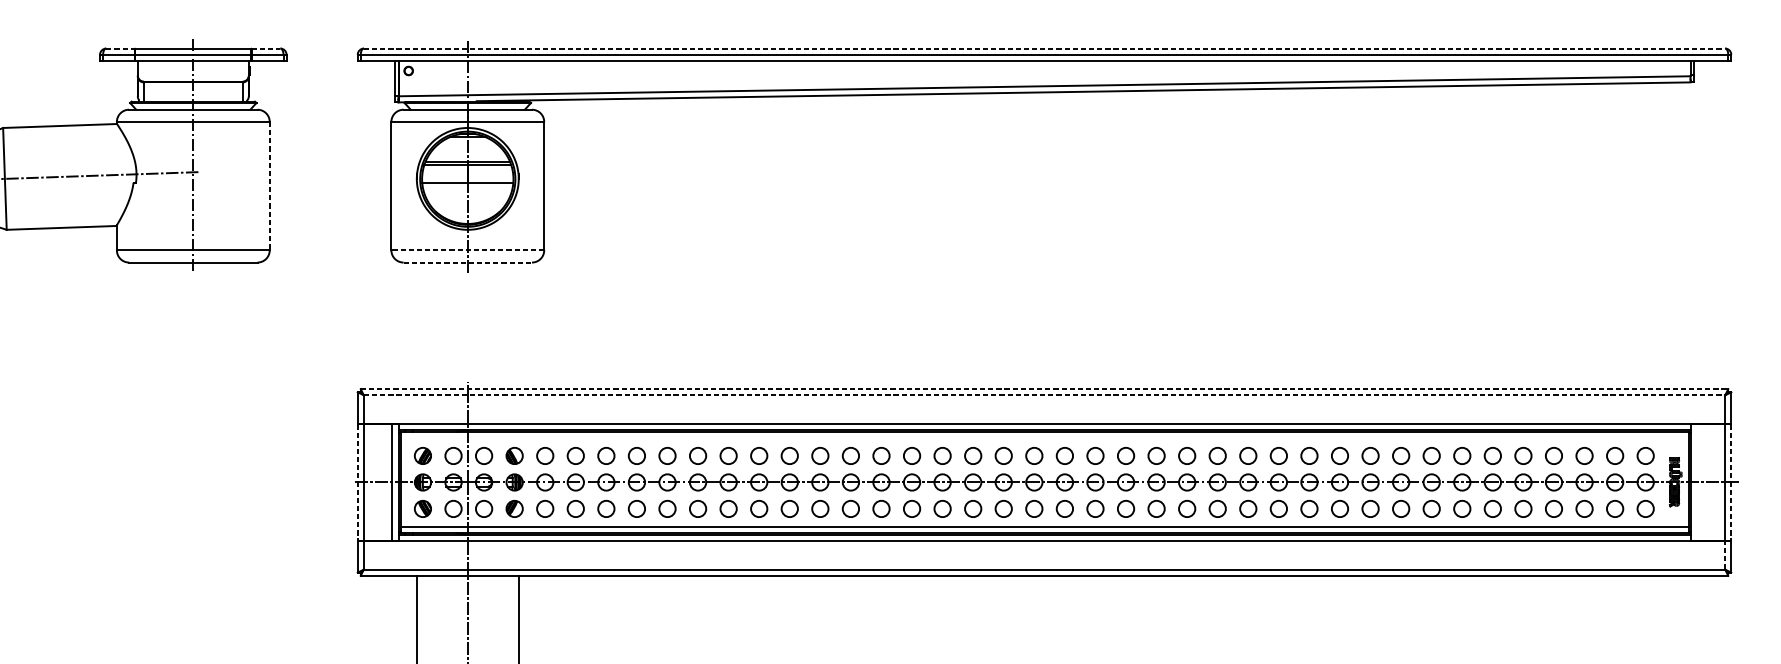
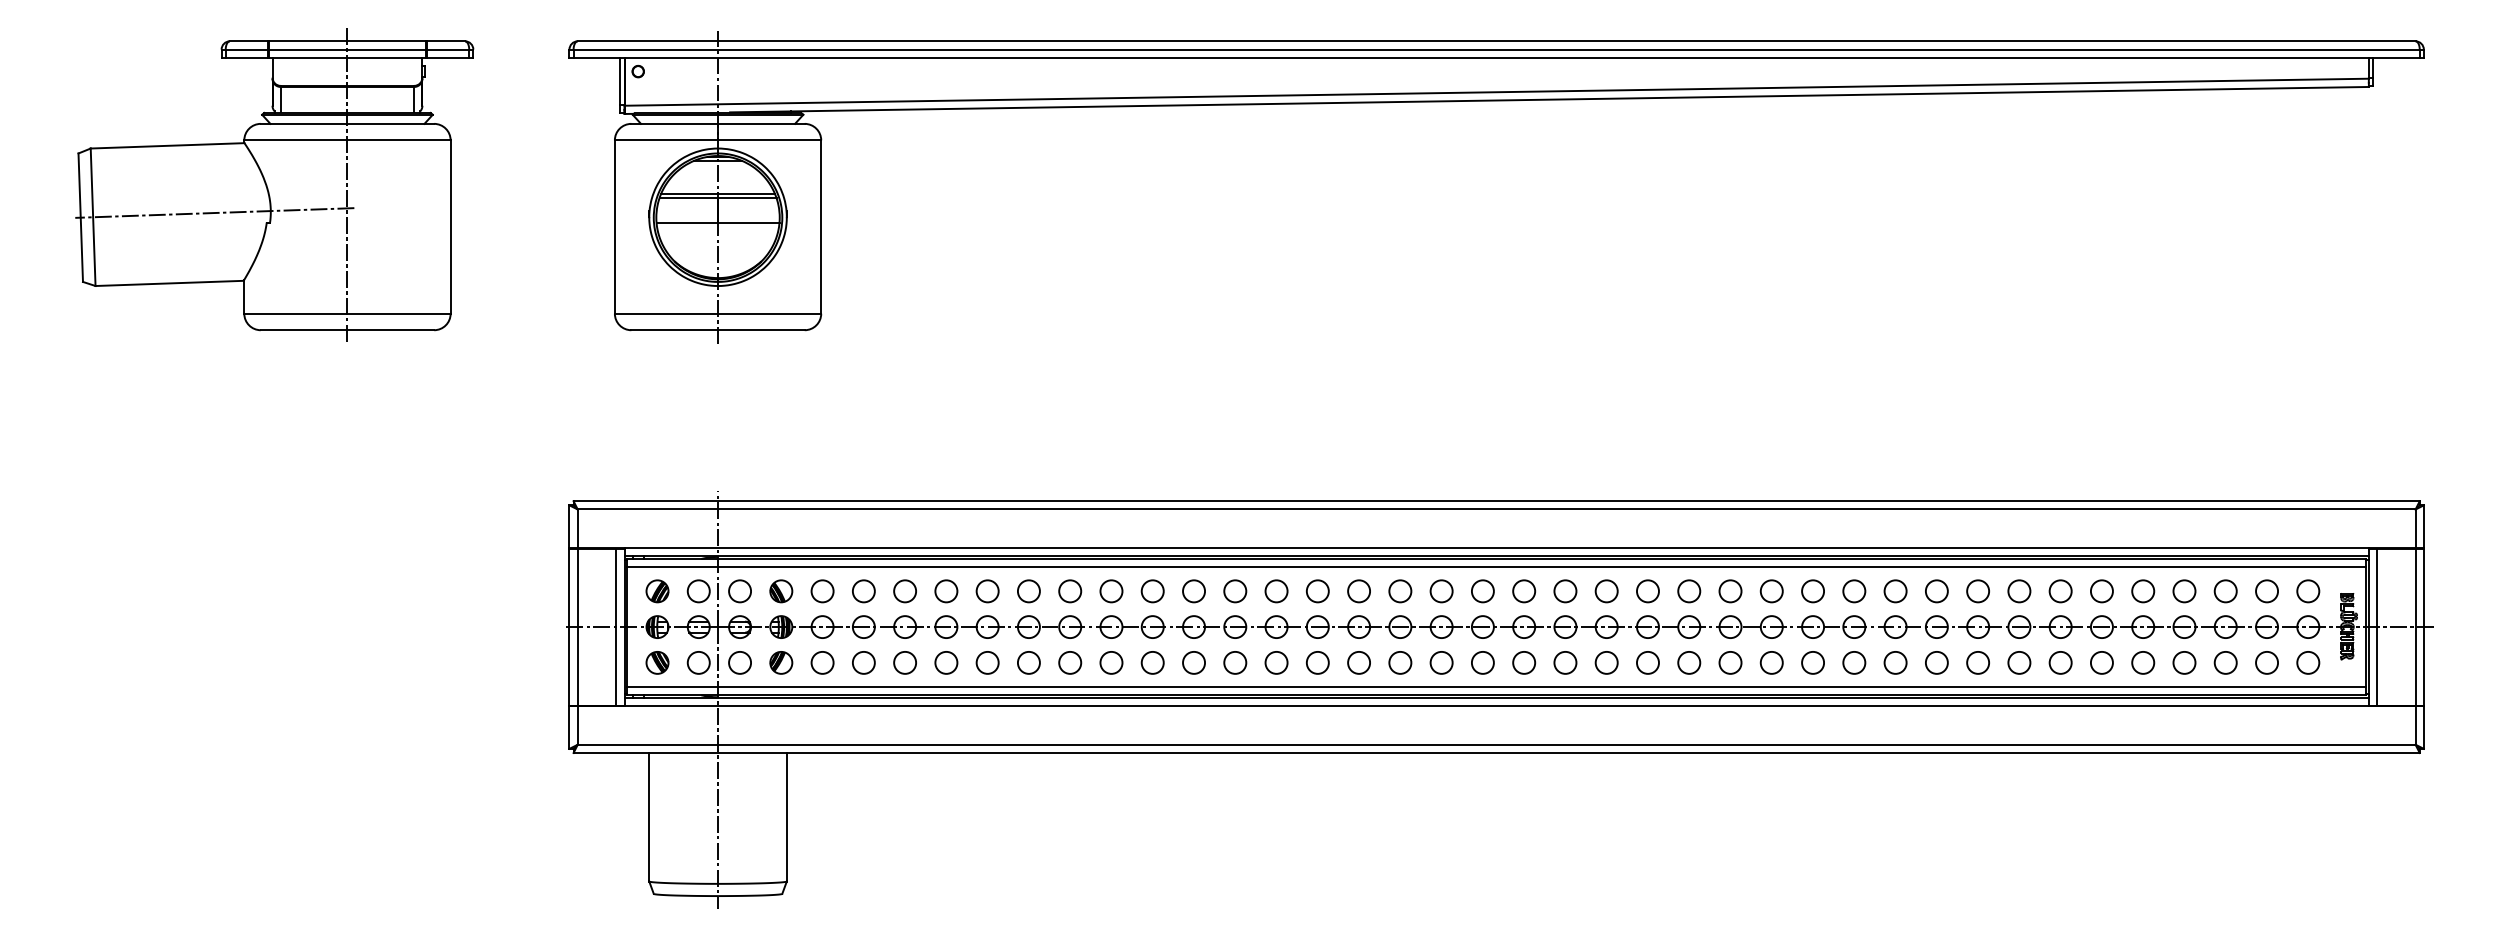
line: (120, 48) -> (249, 41), dashed -> solid
line: (266, 48) -> (446, 41), dashed -> solid
line: (1044, 48) -> (1496, 41), dashed -> solid
line: (269, 186) -> (450, 227), dashed -> solid
line: (467, 250) -> (717, 313), dashed -> solid
line: (468, 262) -> (718, 330), dashed -> solid
line: (1045, 389) -> (1497, 501), dashed -> solid
line: (1044, 395) -> (1496, 509), dashed -> solid
line: (1044, 438) -> (1496, 567), added
line: (357, 482) -> (569, 627), dashed -> solid
line: (1696, 482) -> (2377, 626), added
line: (1731, 482) -> (2423, 627), dashed -> solid
line: (1725, 554) -> (2415, 724), dashed -> solid

